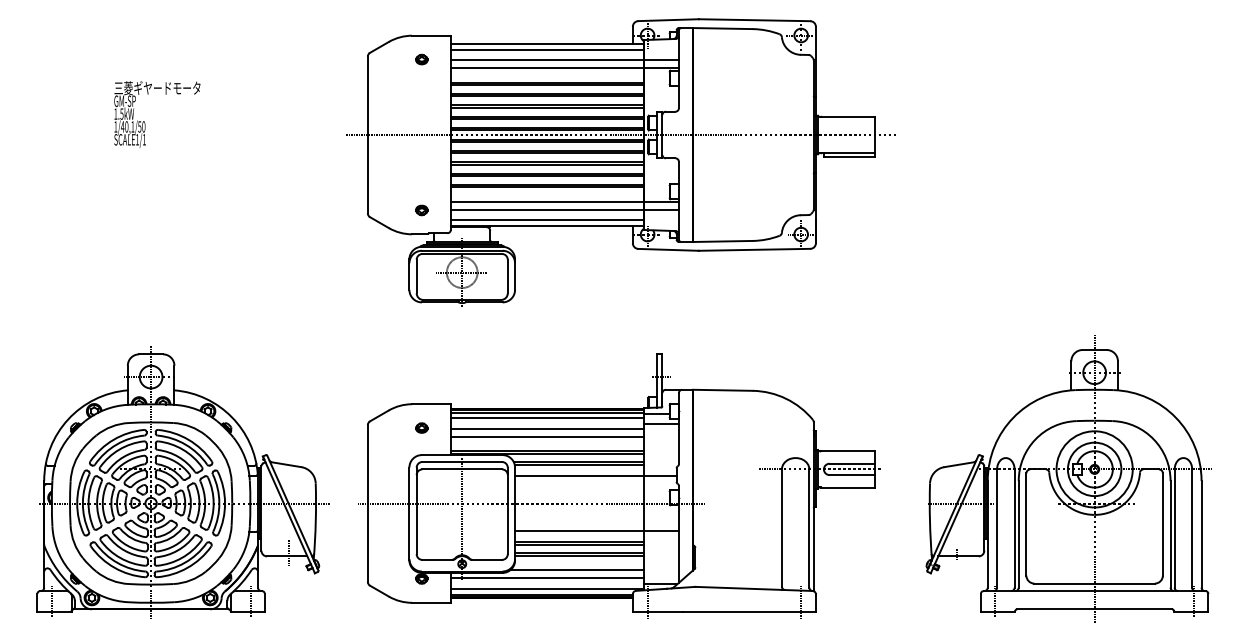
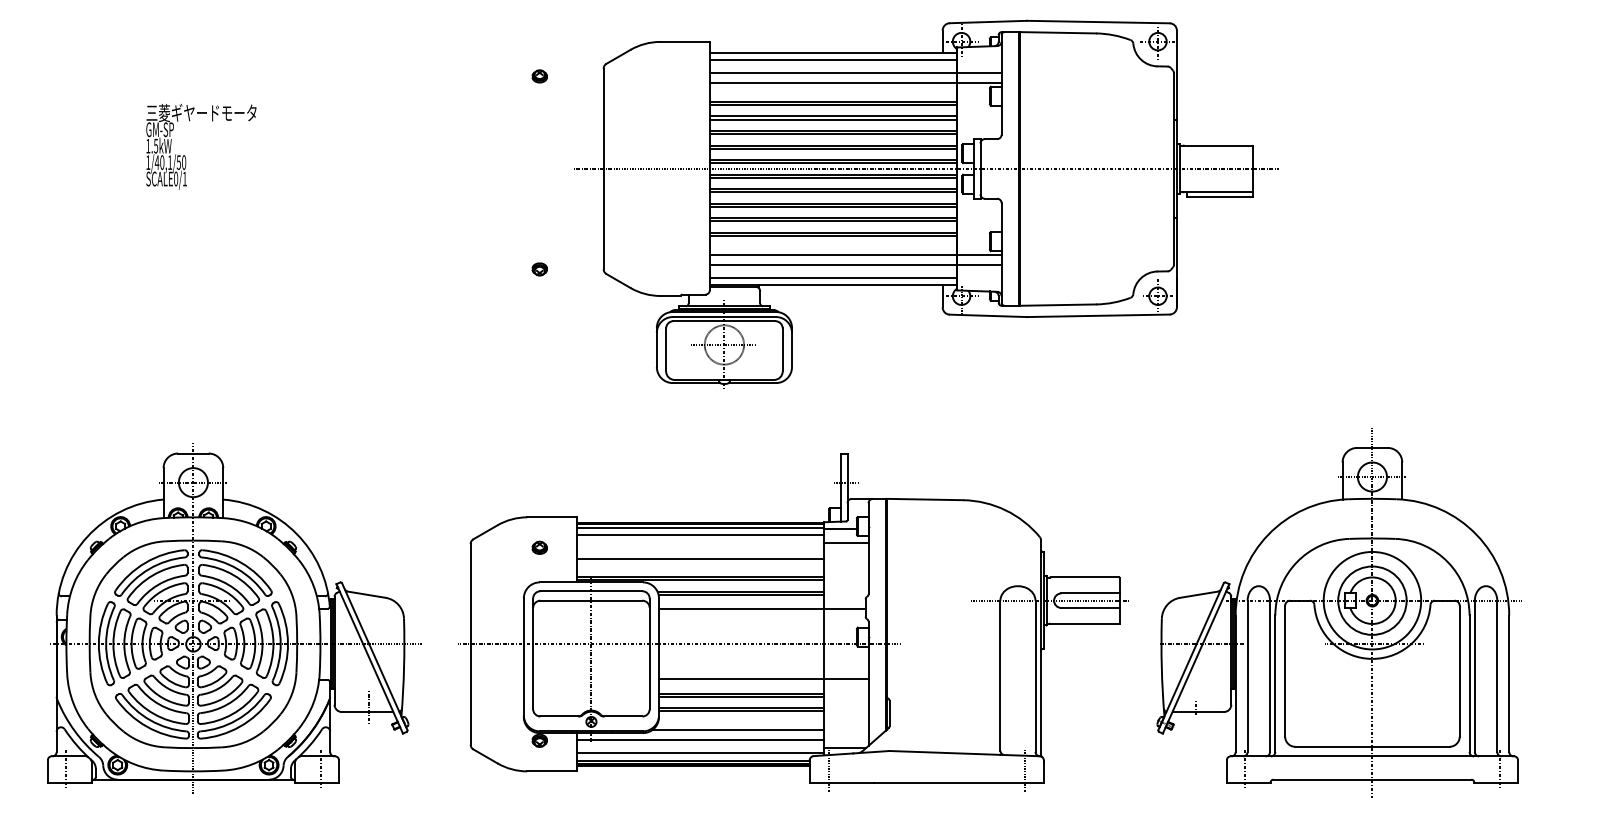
text: (137, 139) -> (176, 178), SCALE1/1 -> SCALE0/1
part: (620, 162) -> (926, 203), moved
line: (547, 428) -> (700, 548), removed
part: (1068, 478) -> (1338, 612), moved

